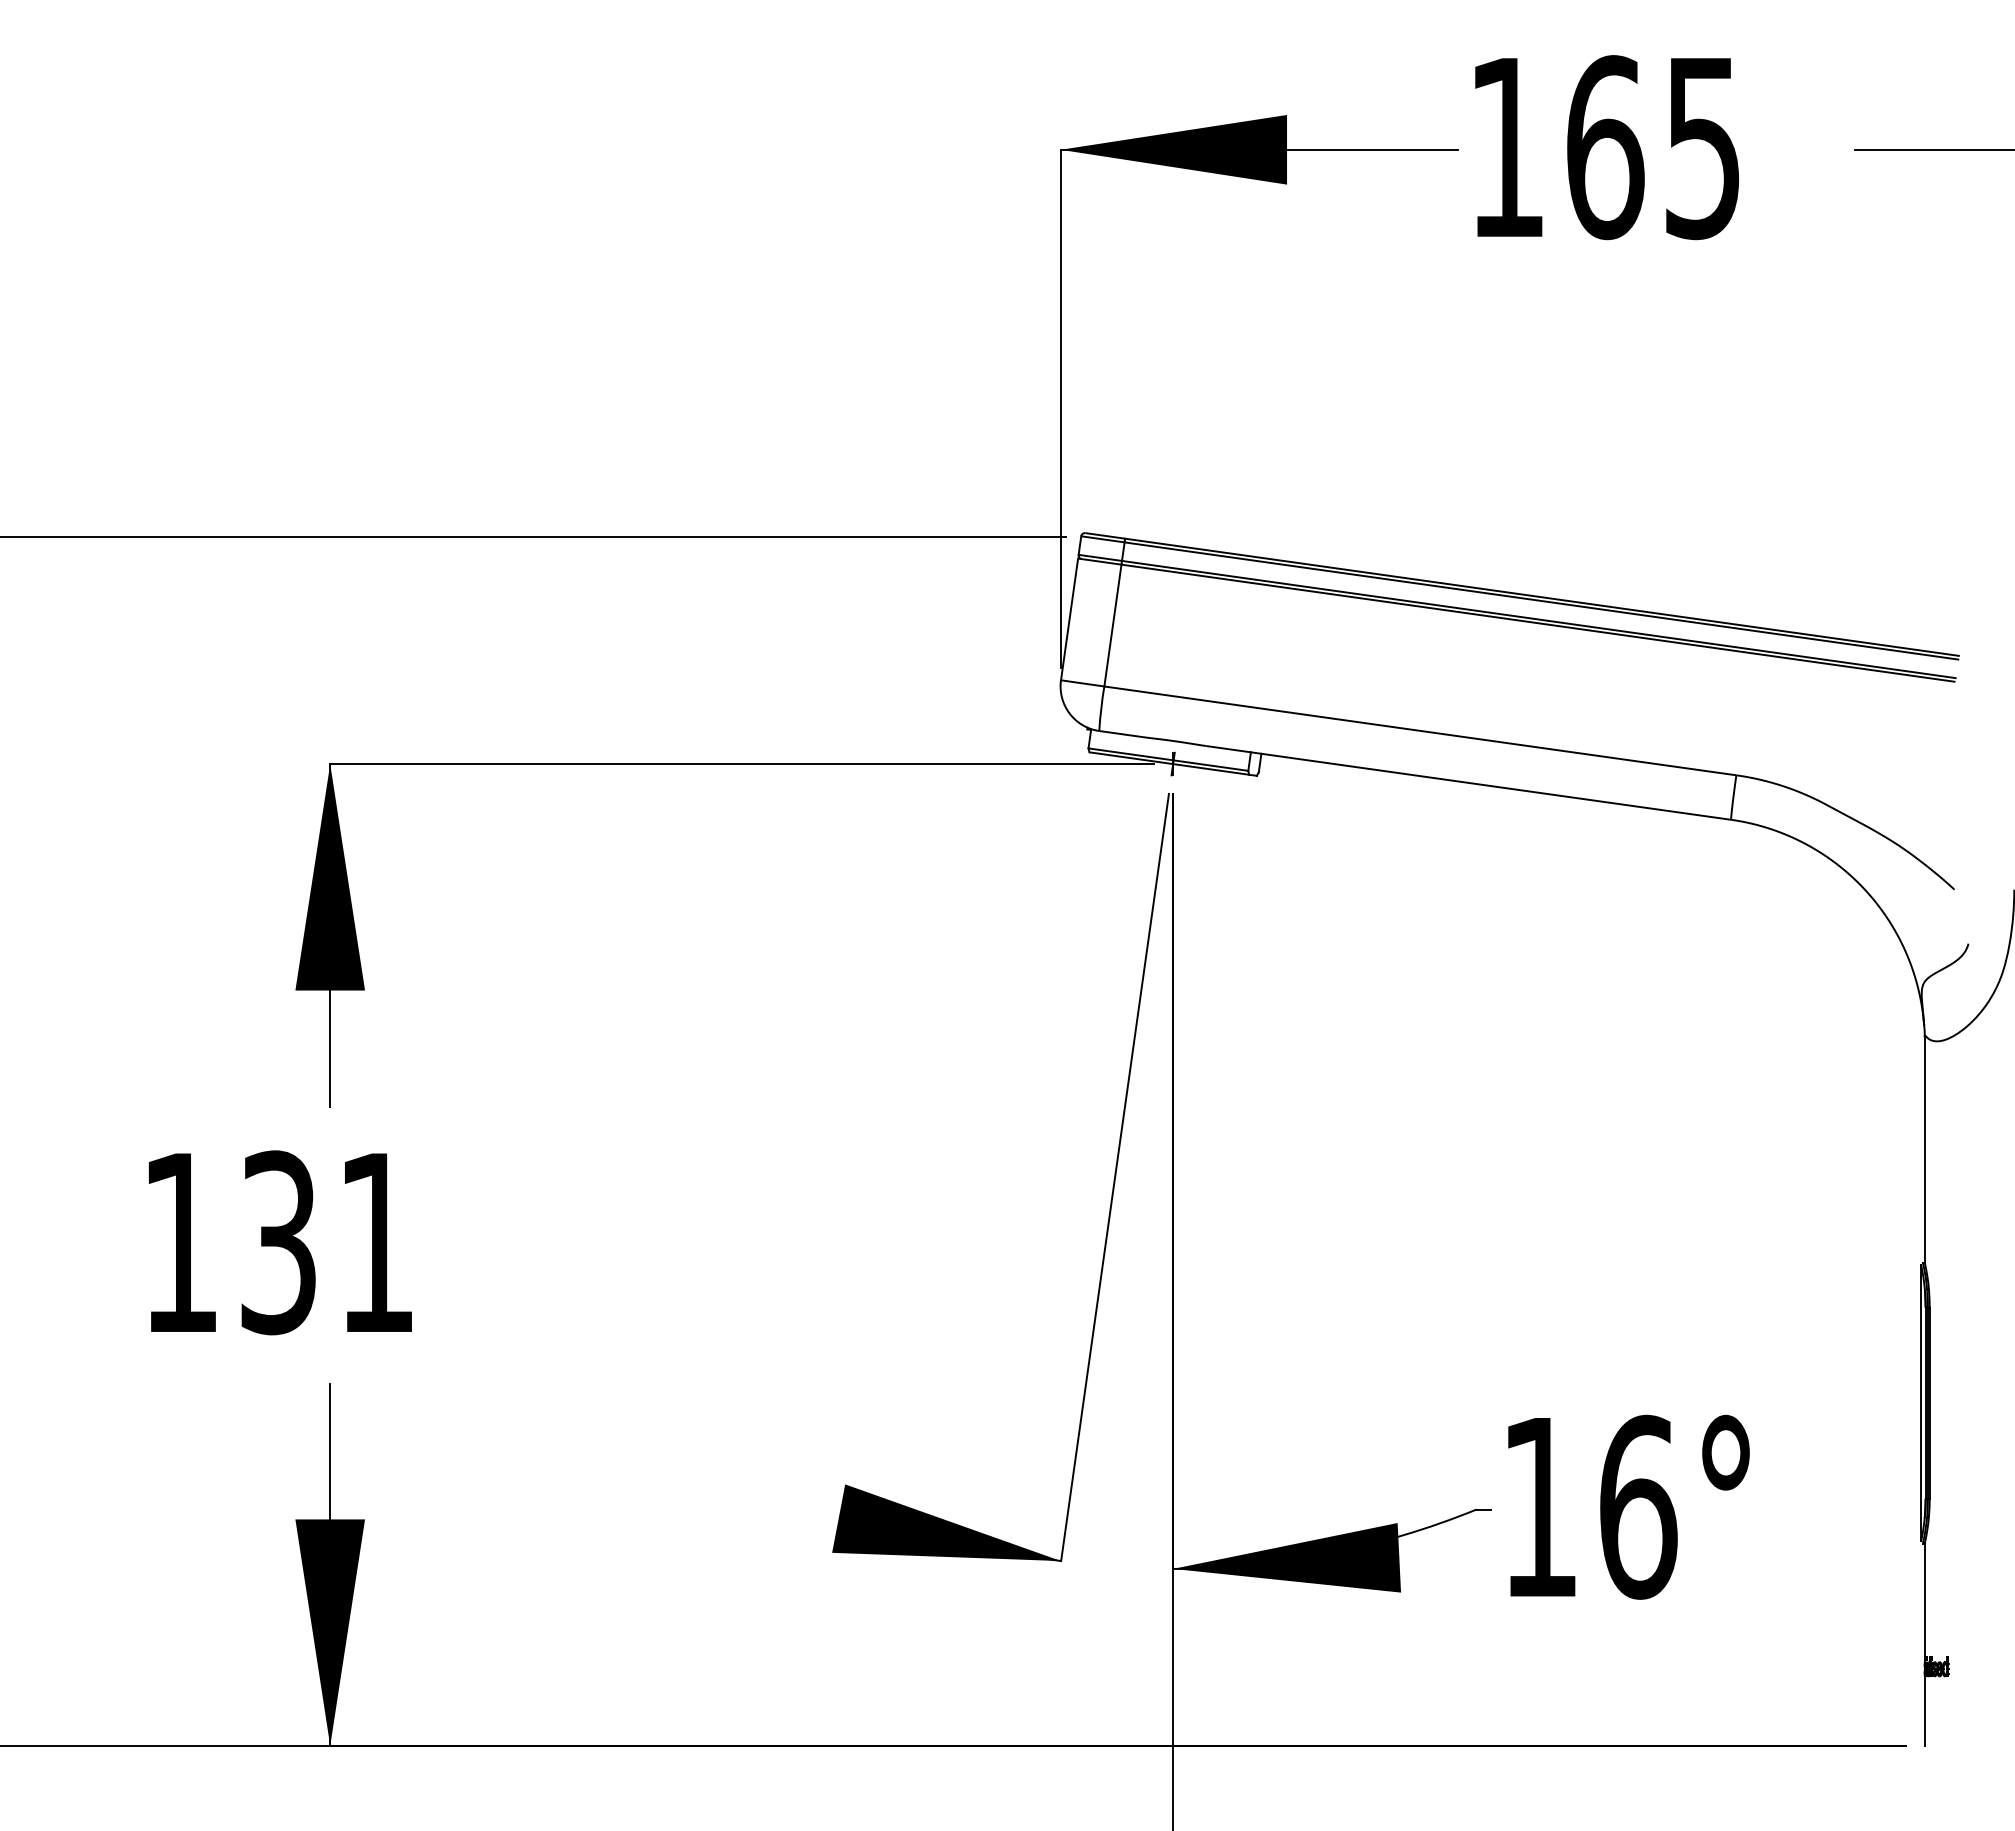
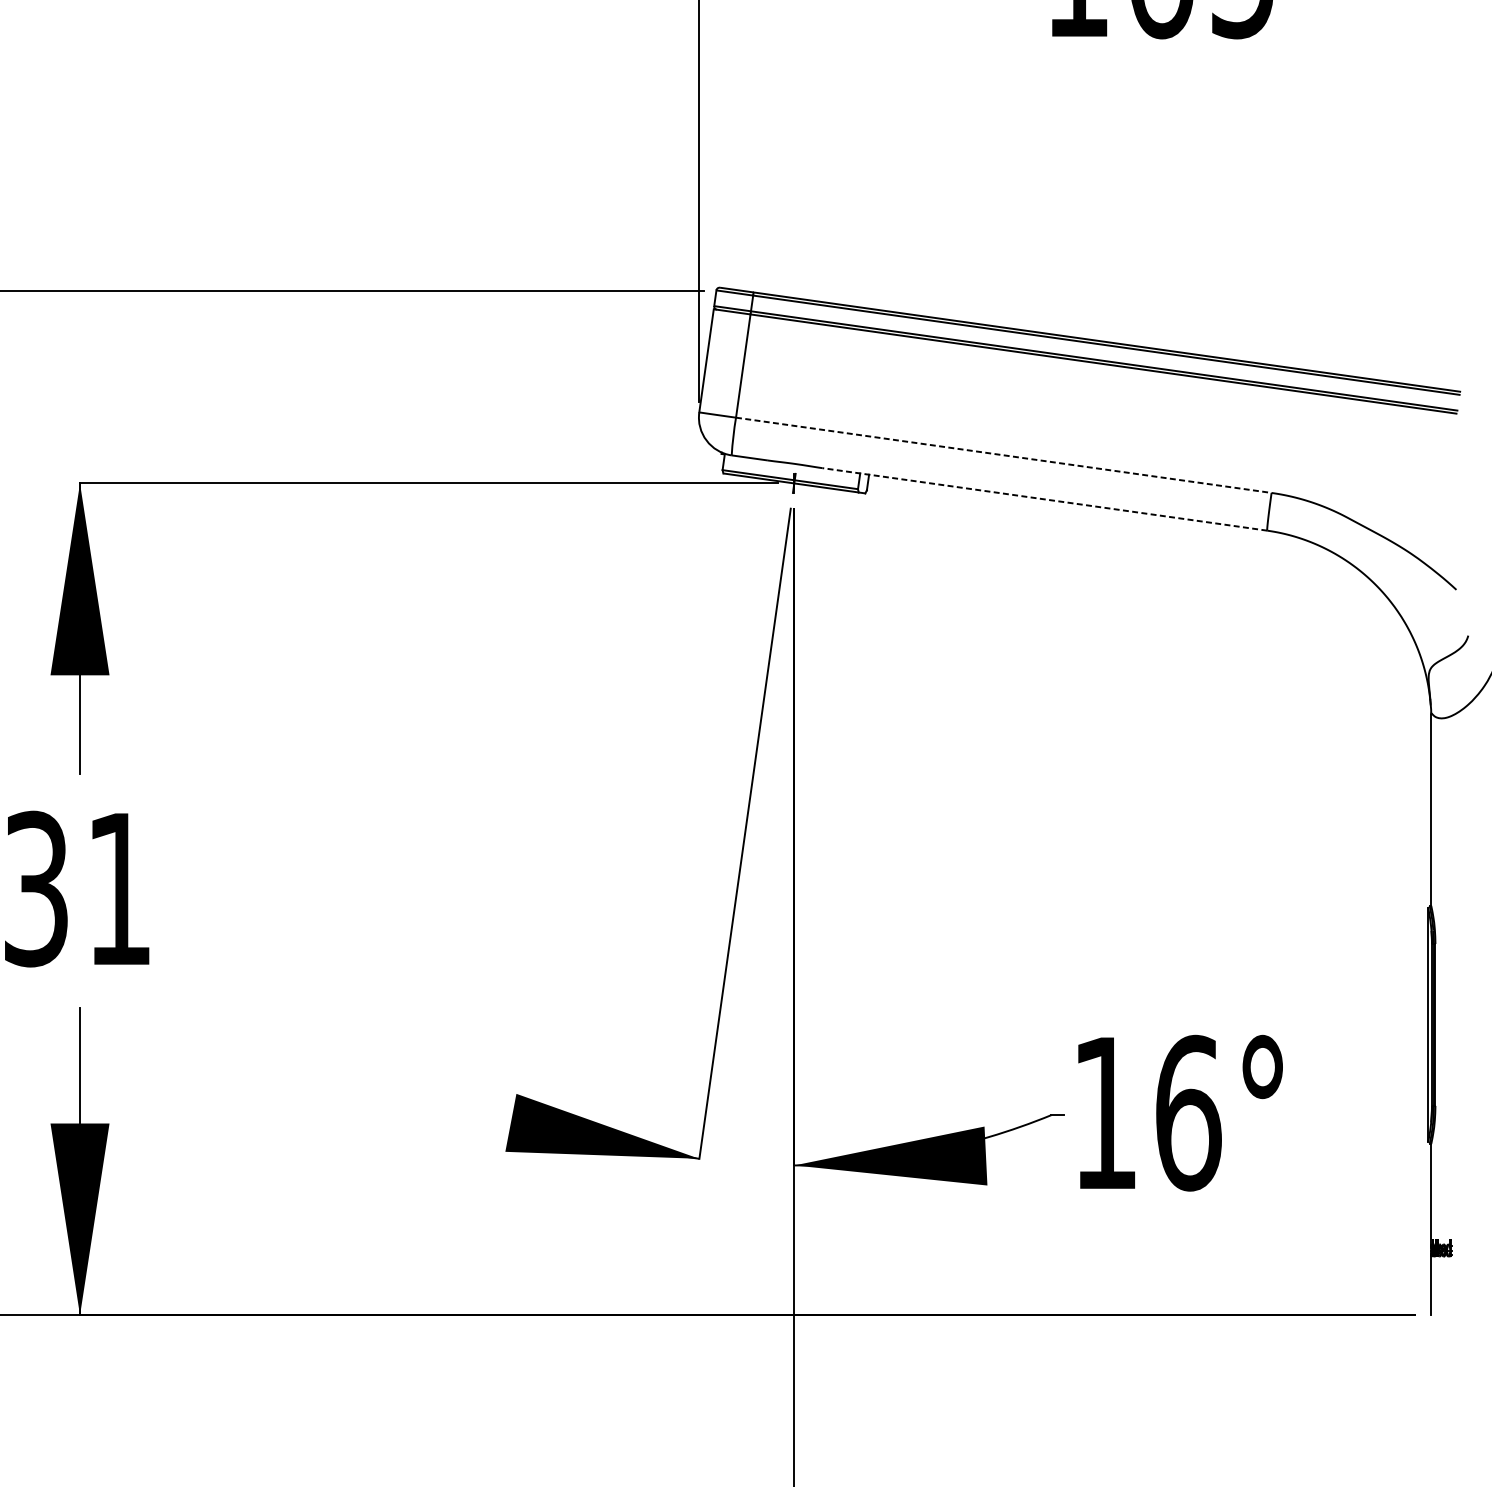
line: (1420, 730) -> (1003, 454), solid -> dashed
line: (1467, 782) -> (1043, 499), solid -> dashed

